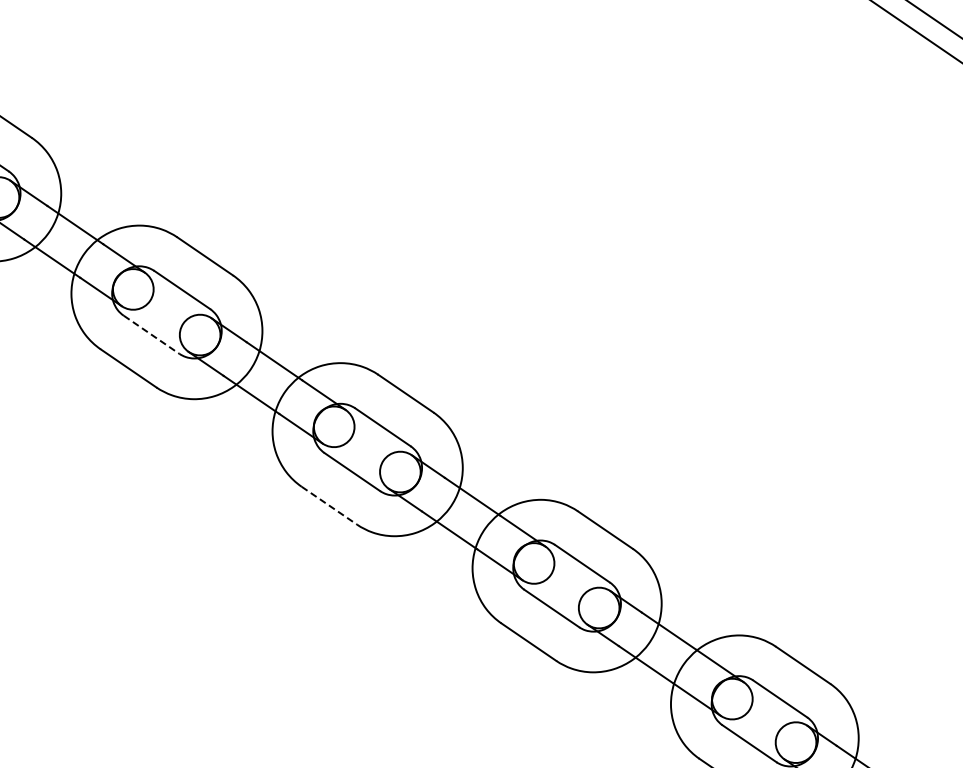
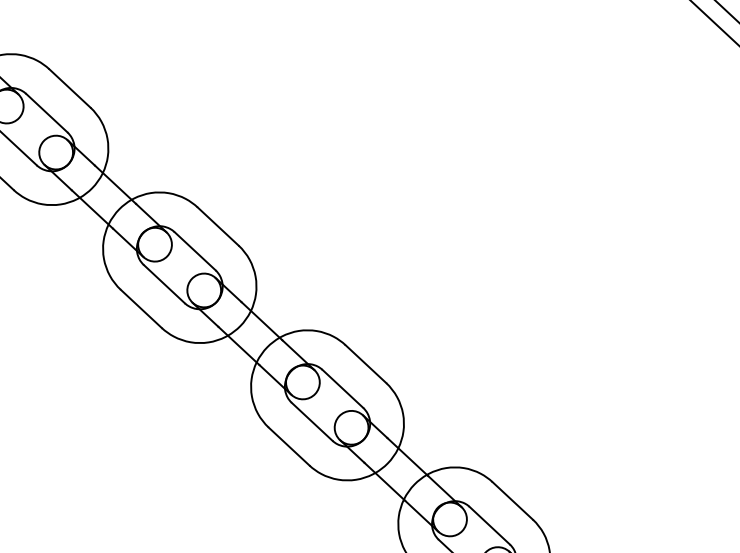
line: (151, 334) -> (164, 283), dashed -> solid
line: (329, 505) -> (289, 446), dashed -> solid

